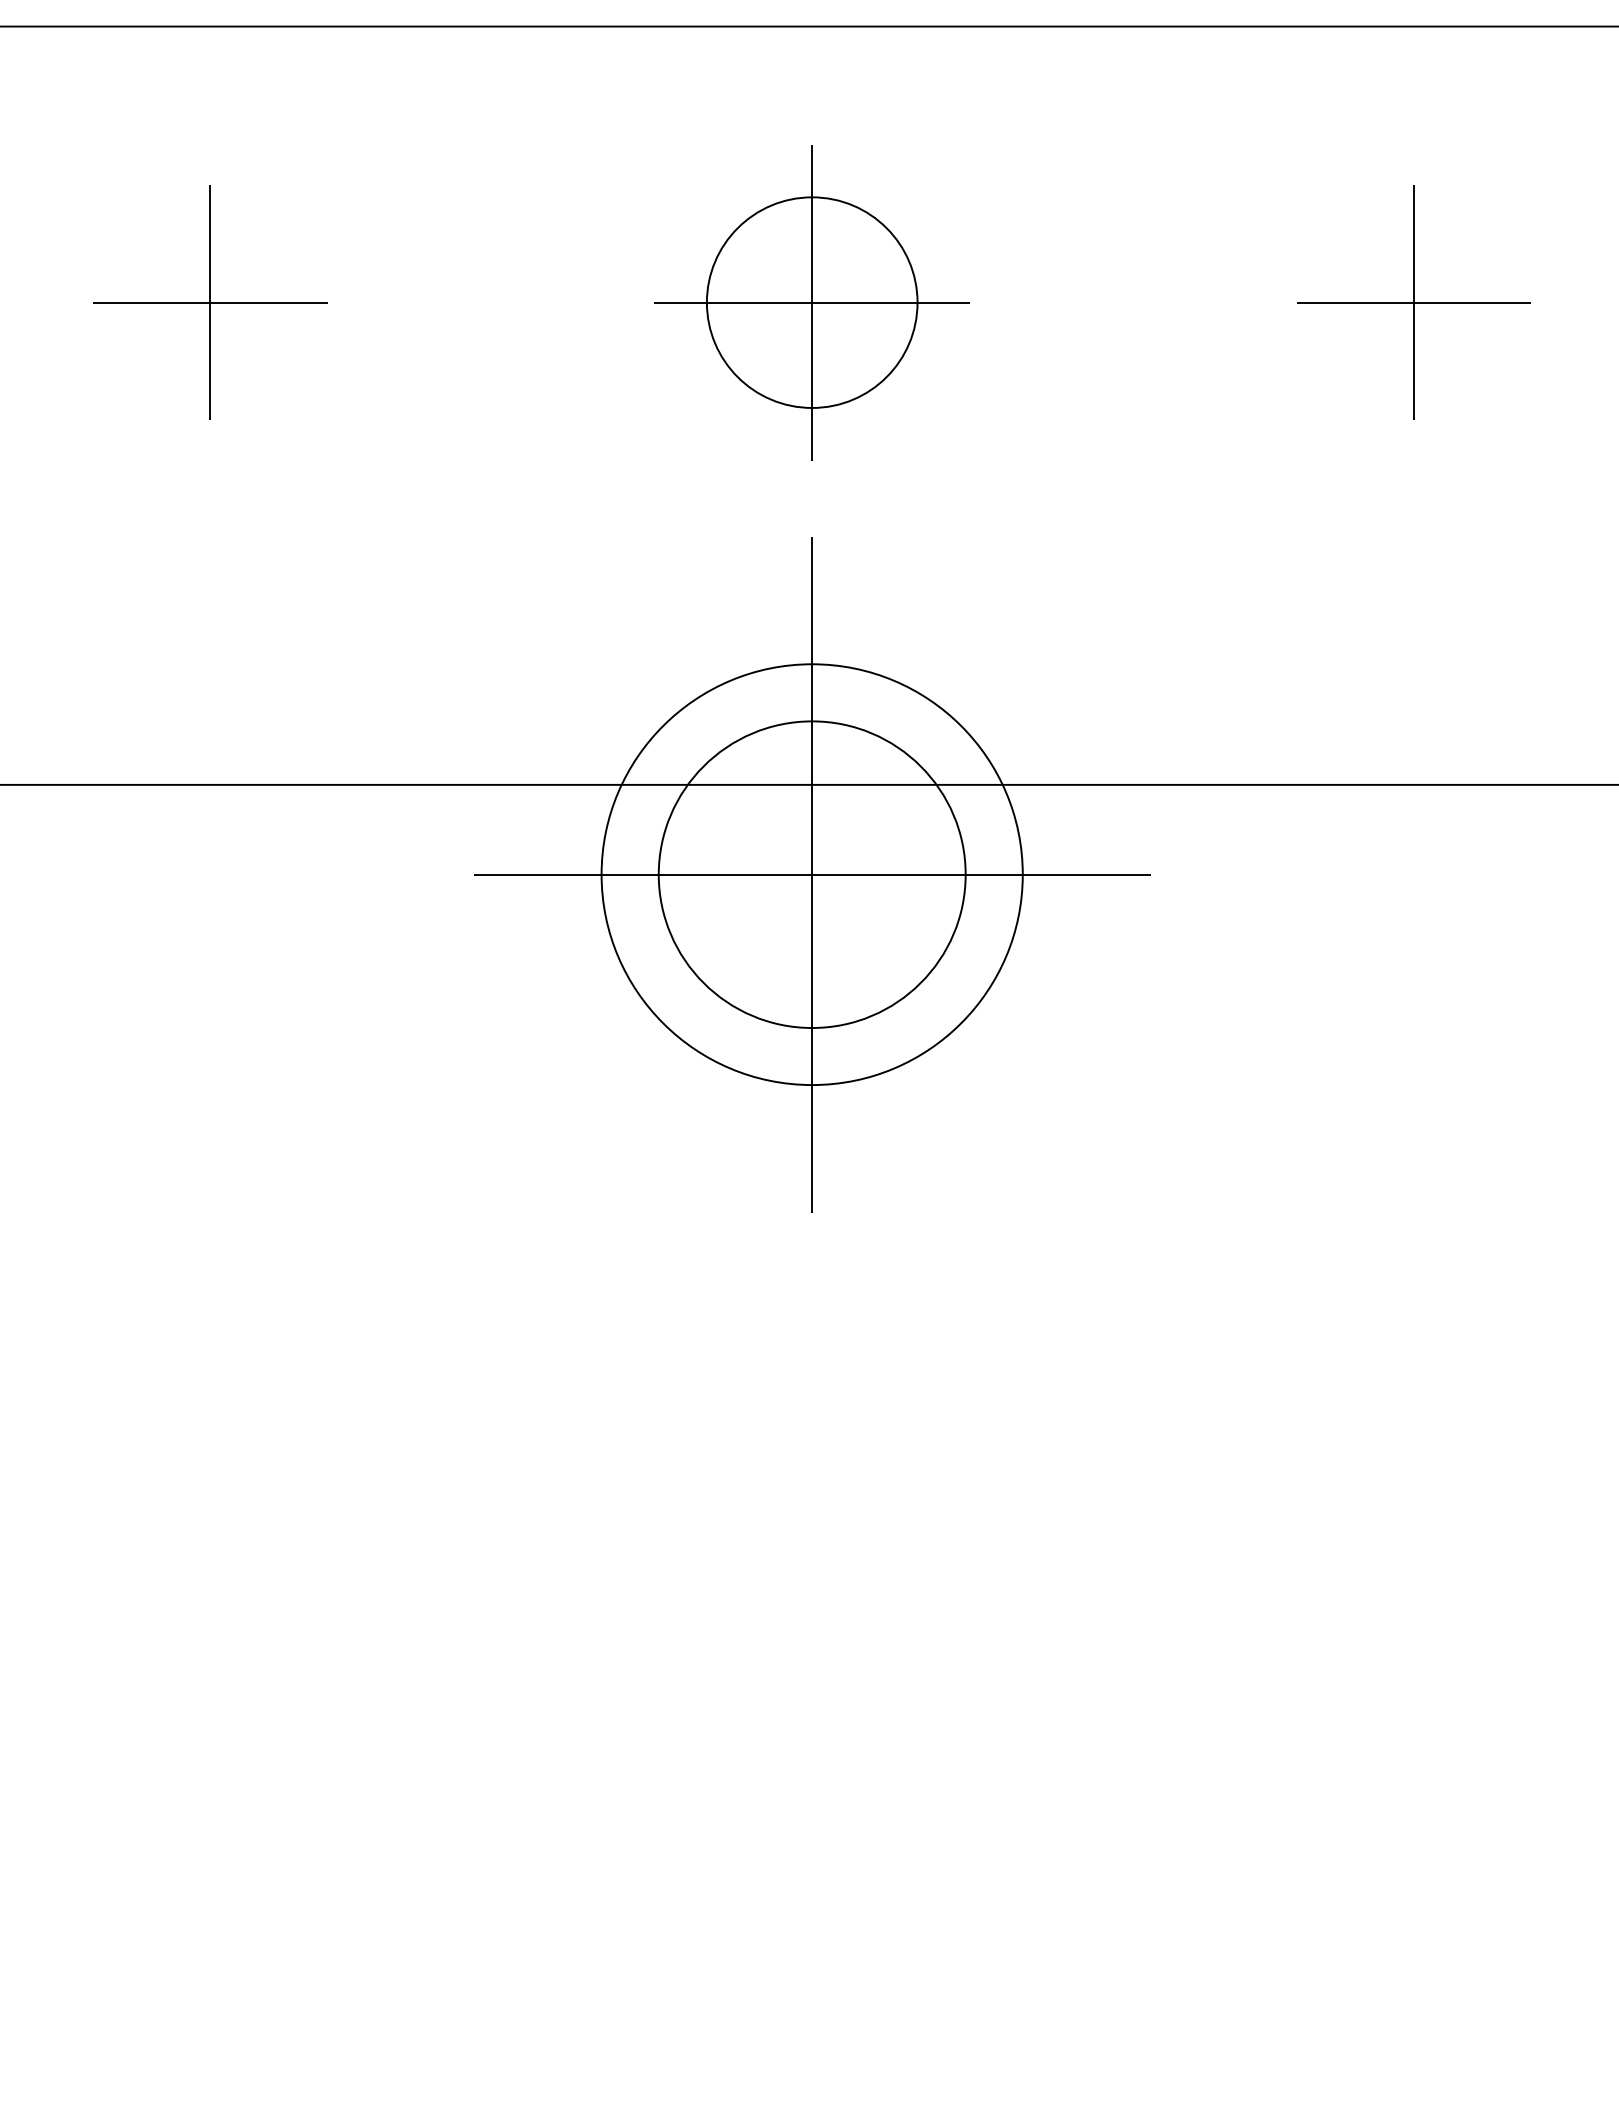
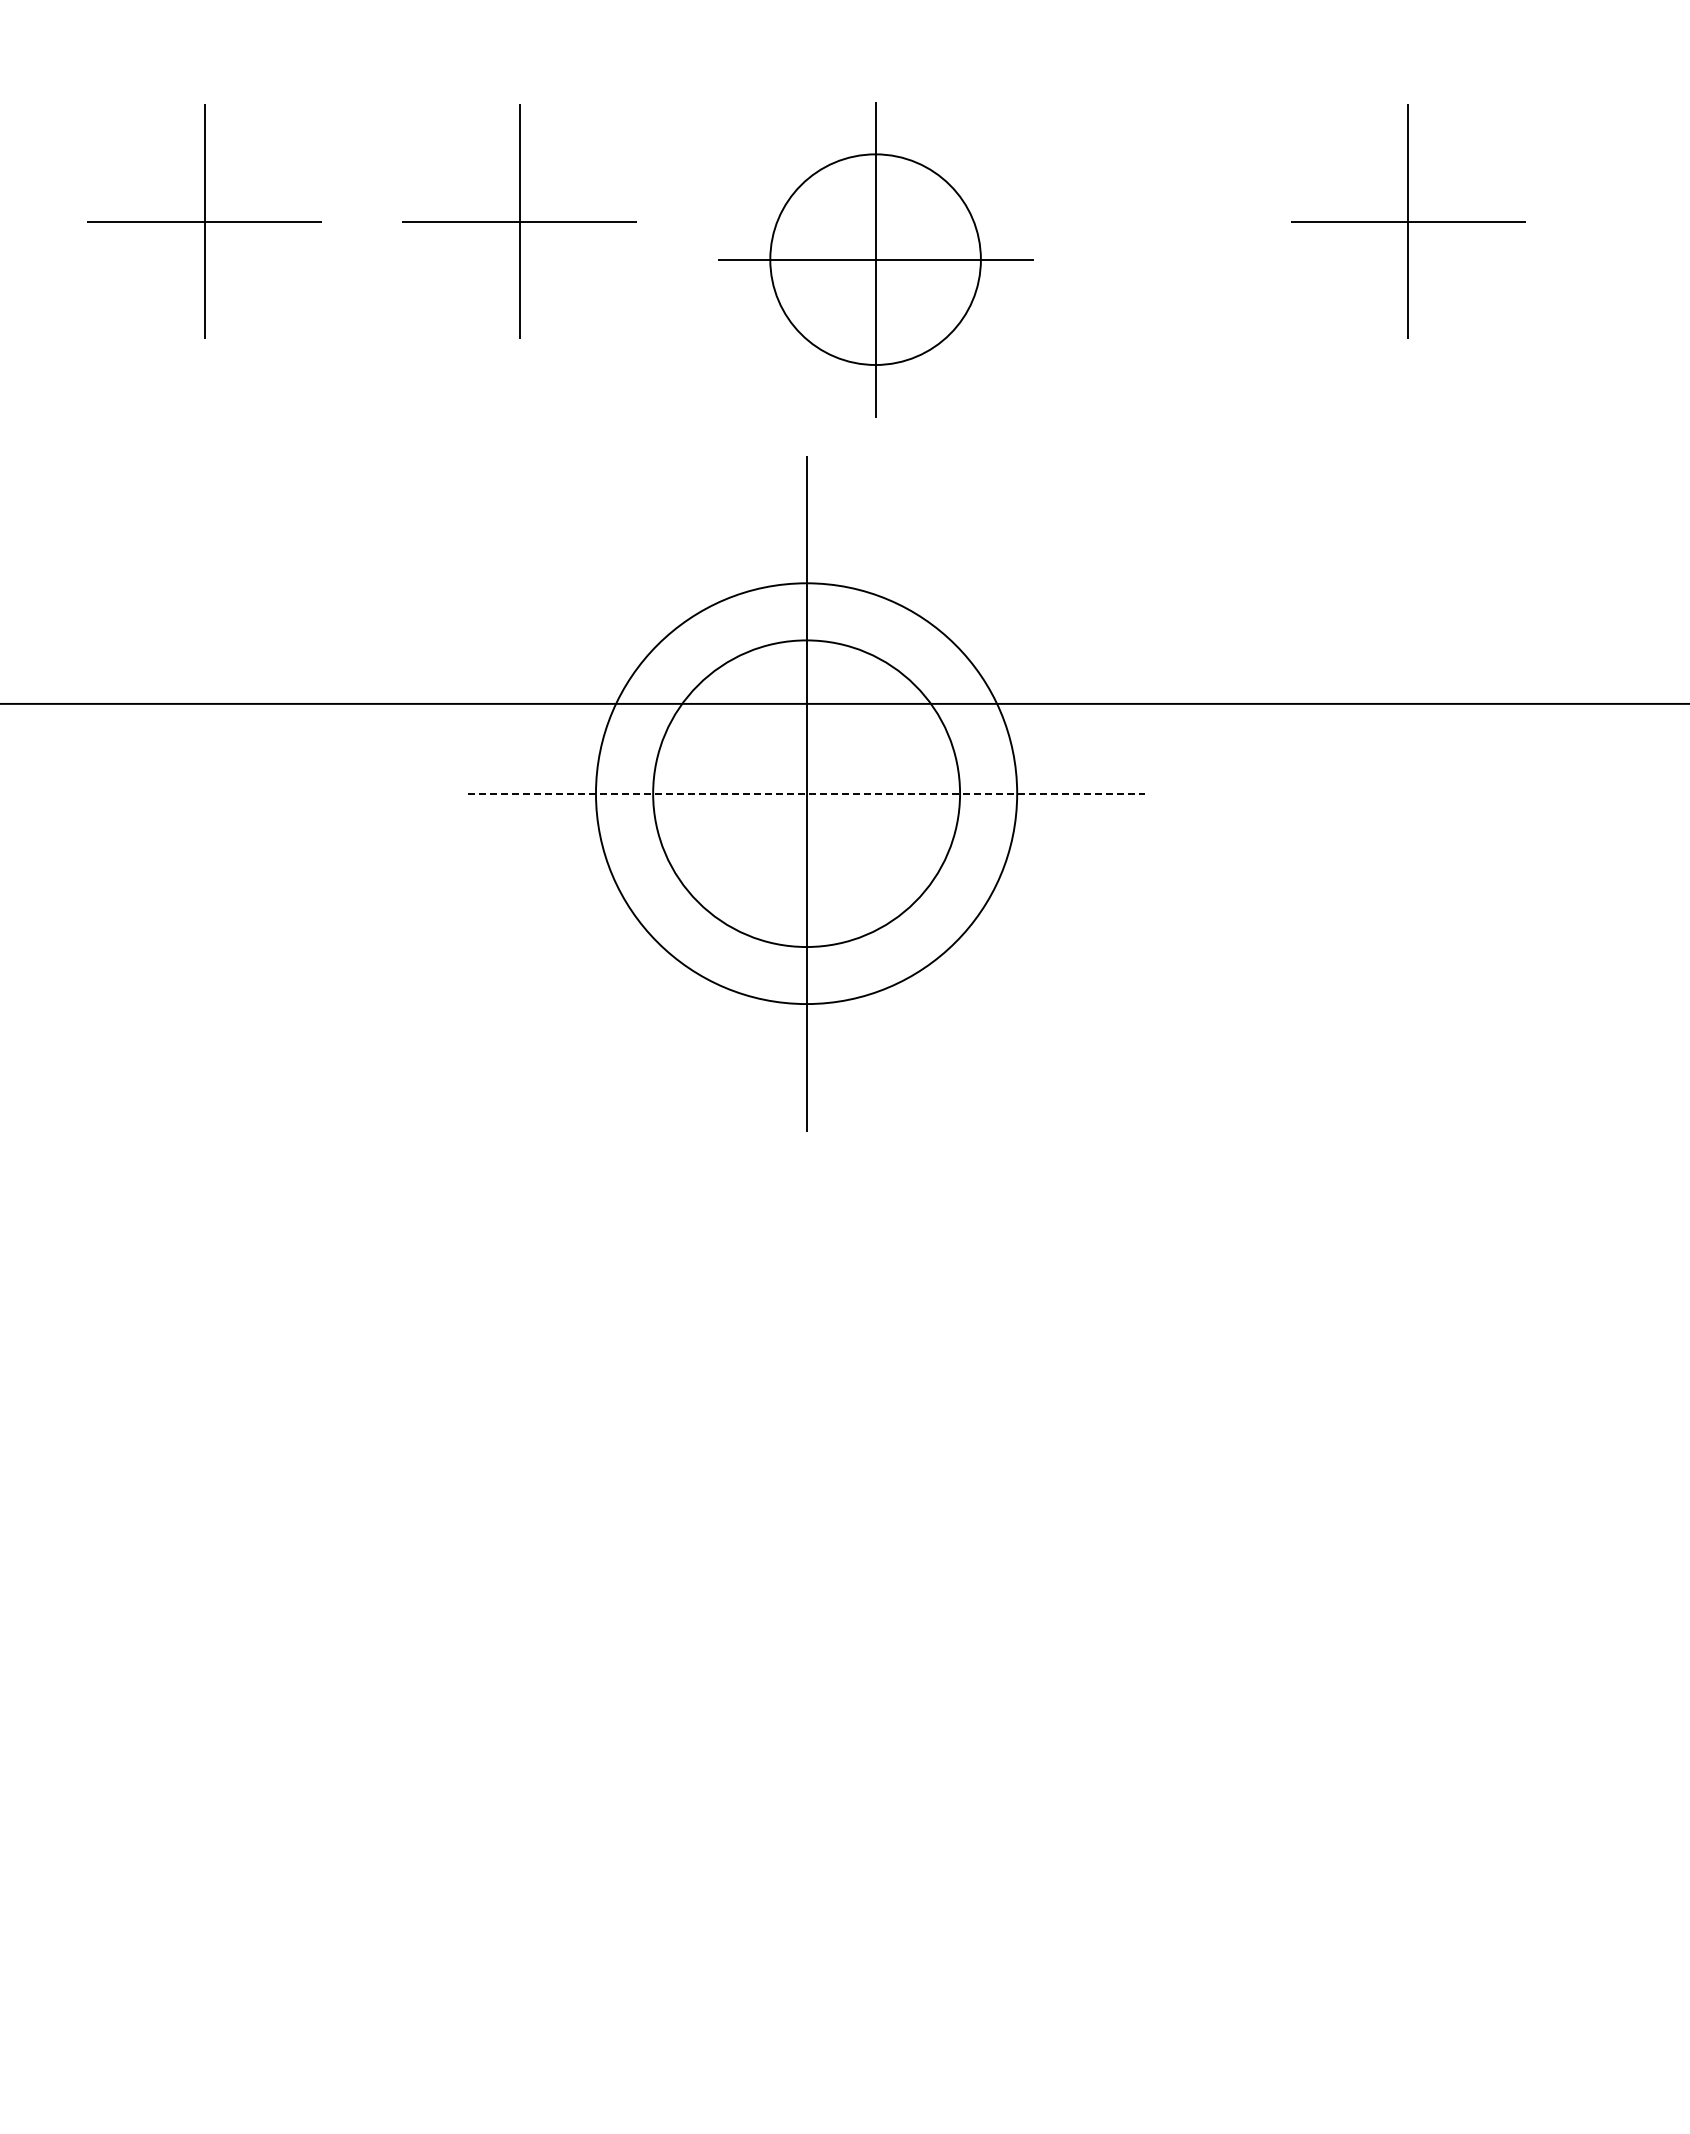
part: (525, 302) -> (519, 221), added
part: (812, 302) -> (875, 259), moved
line: (812, 874) -> (806, 793), solid -> dashed

